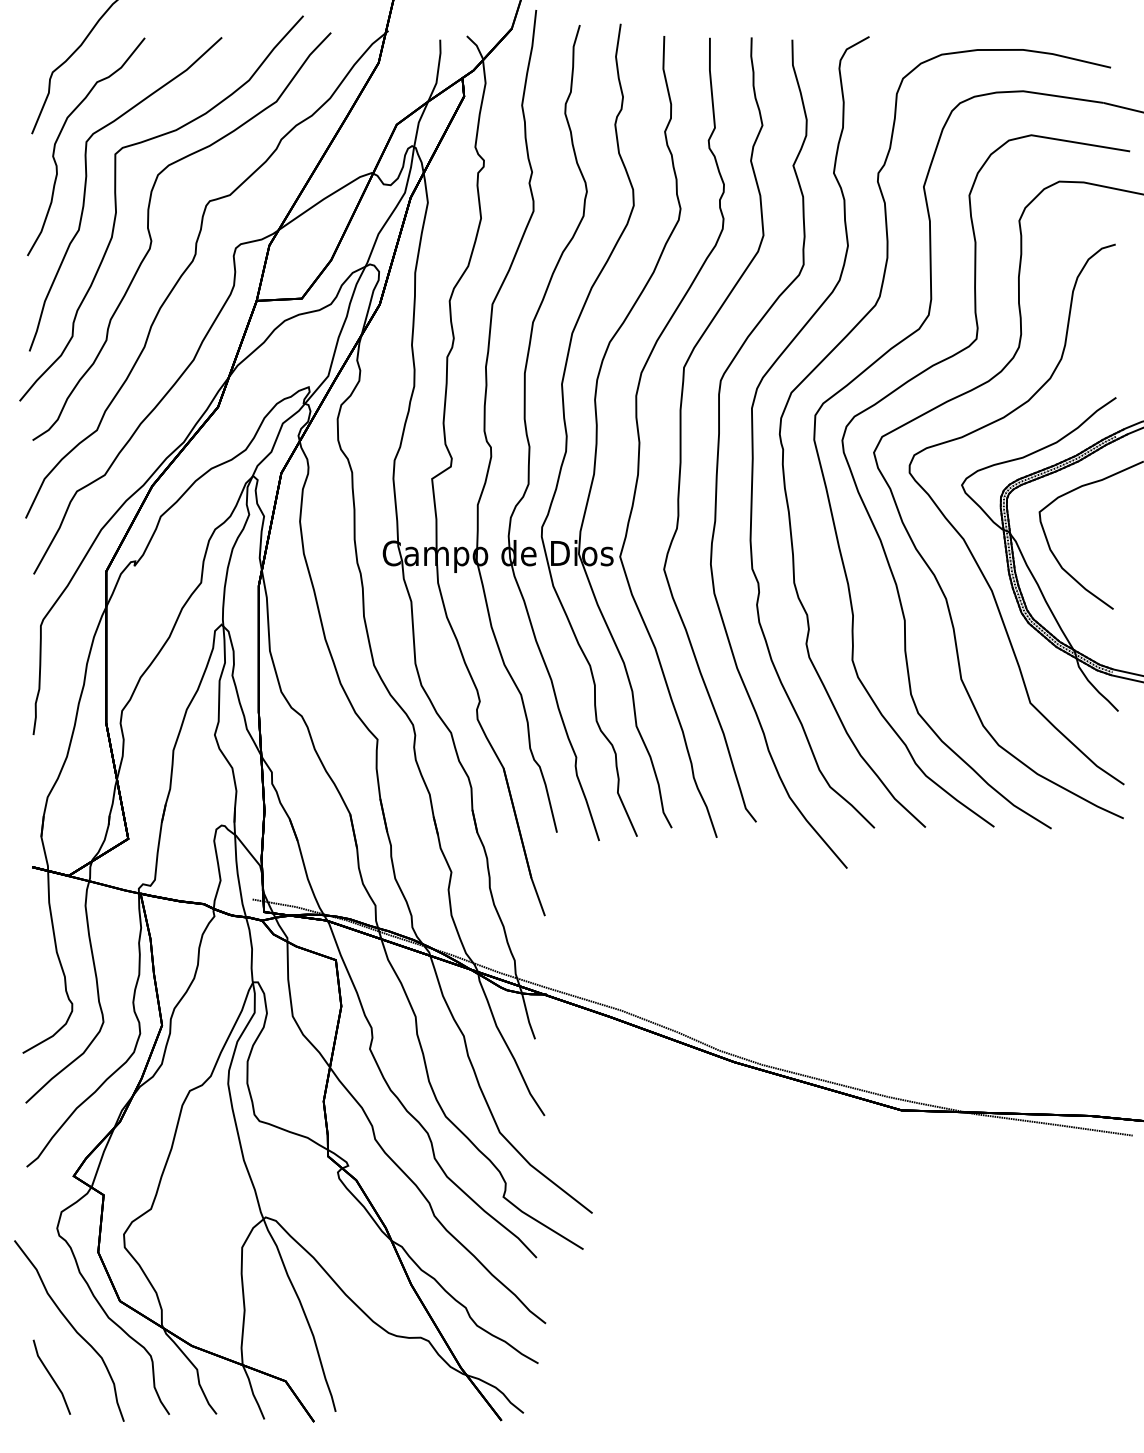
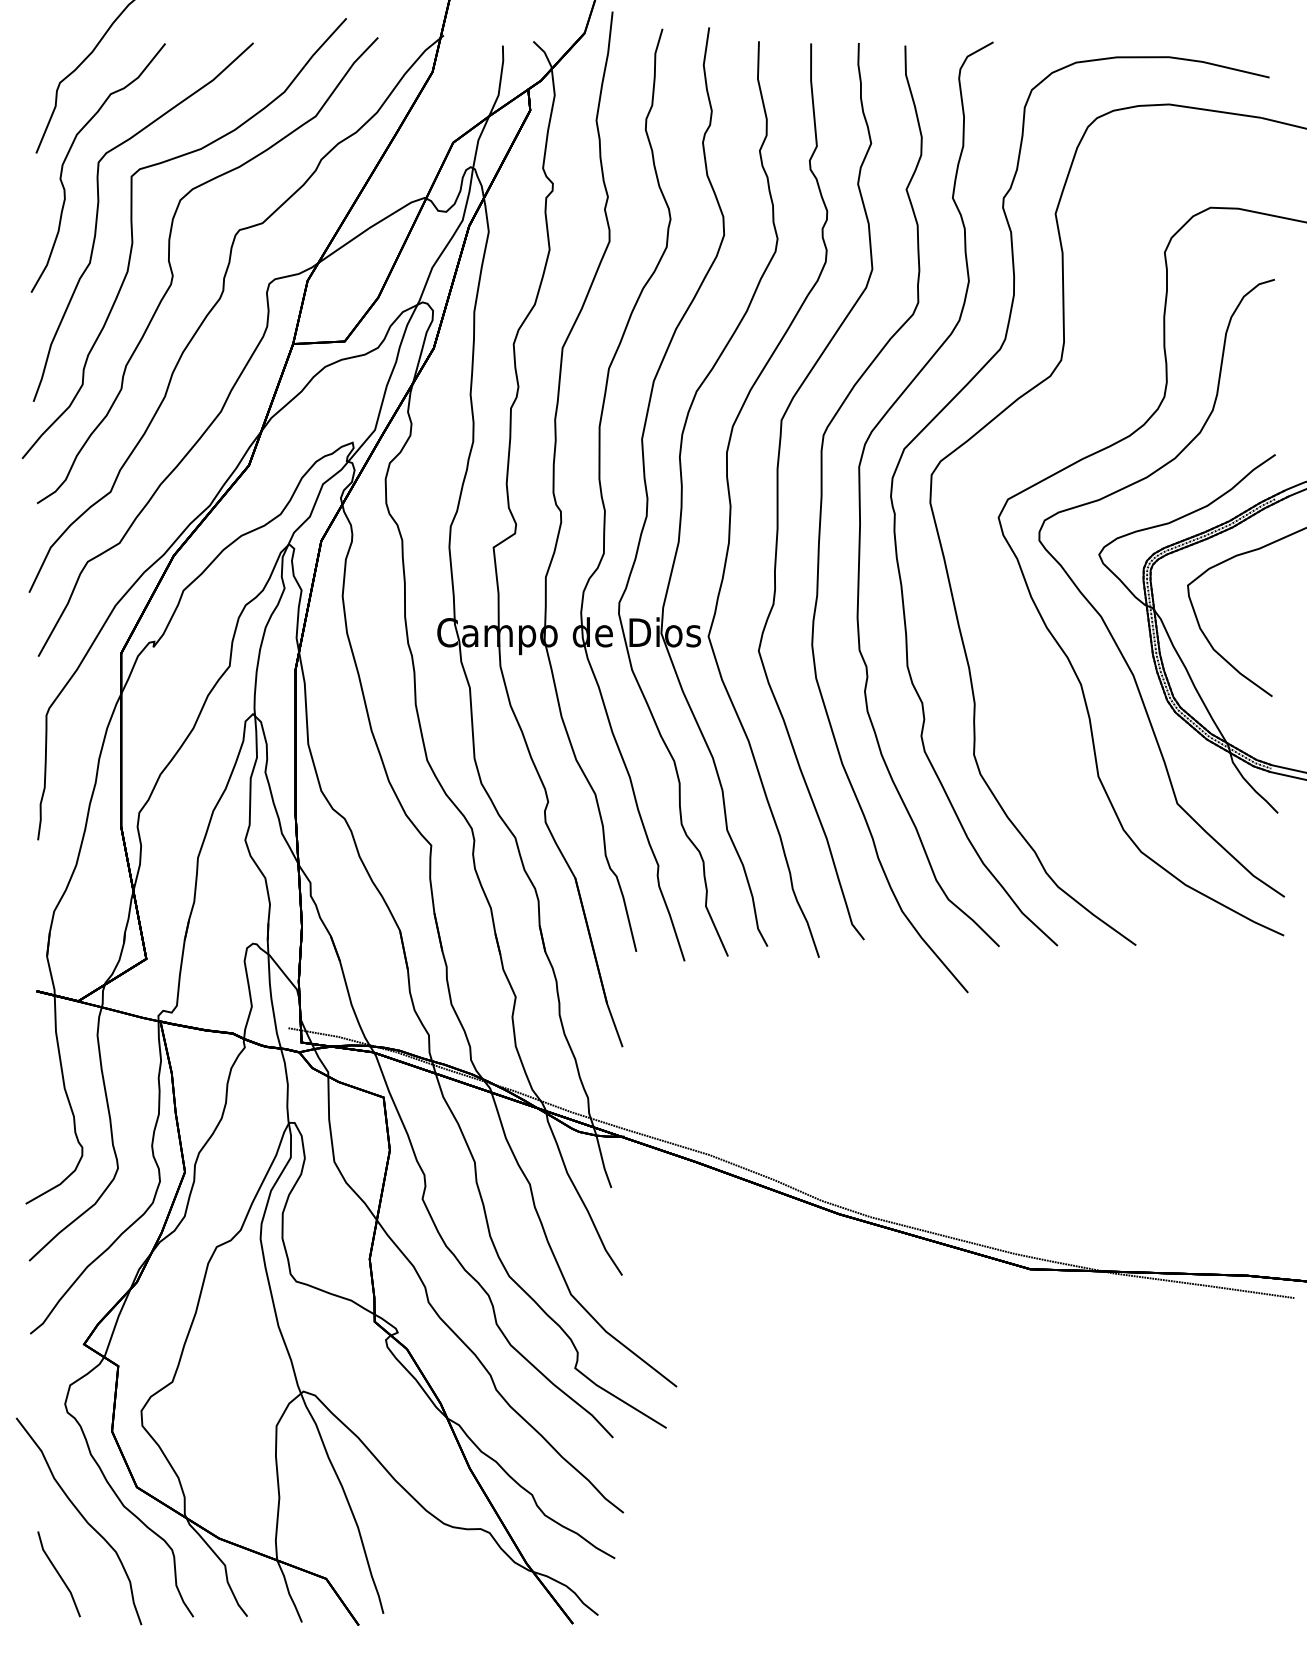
curve: (876, 528) -> (1001, 604), removed

